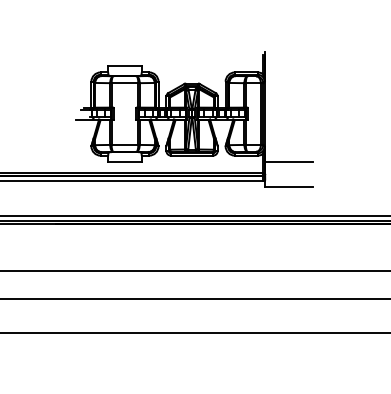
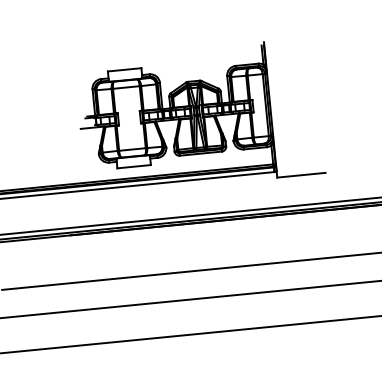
line: (289, 162) -> (299, 150), removed

